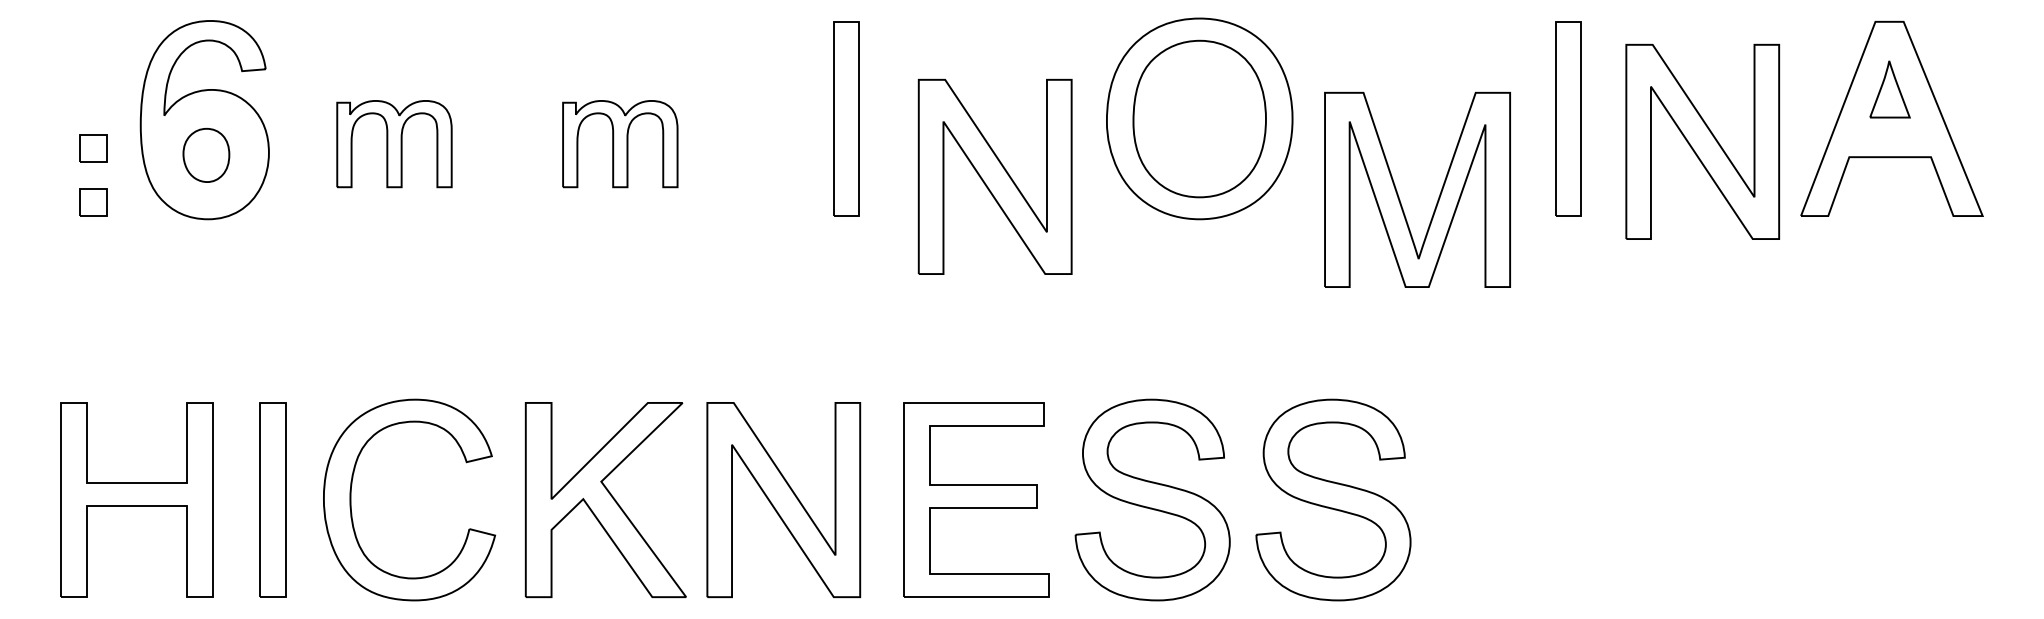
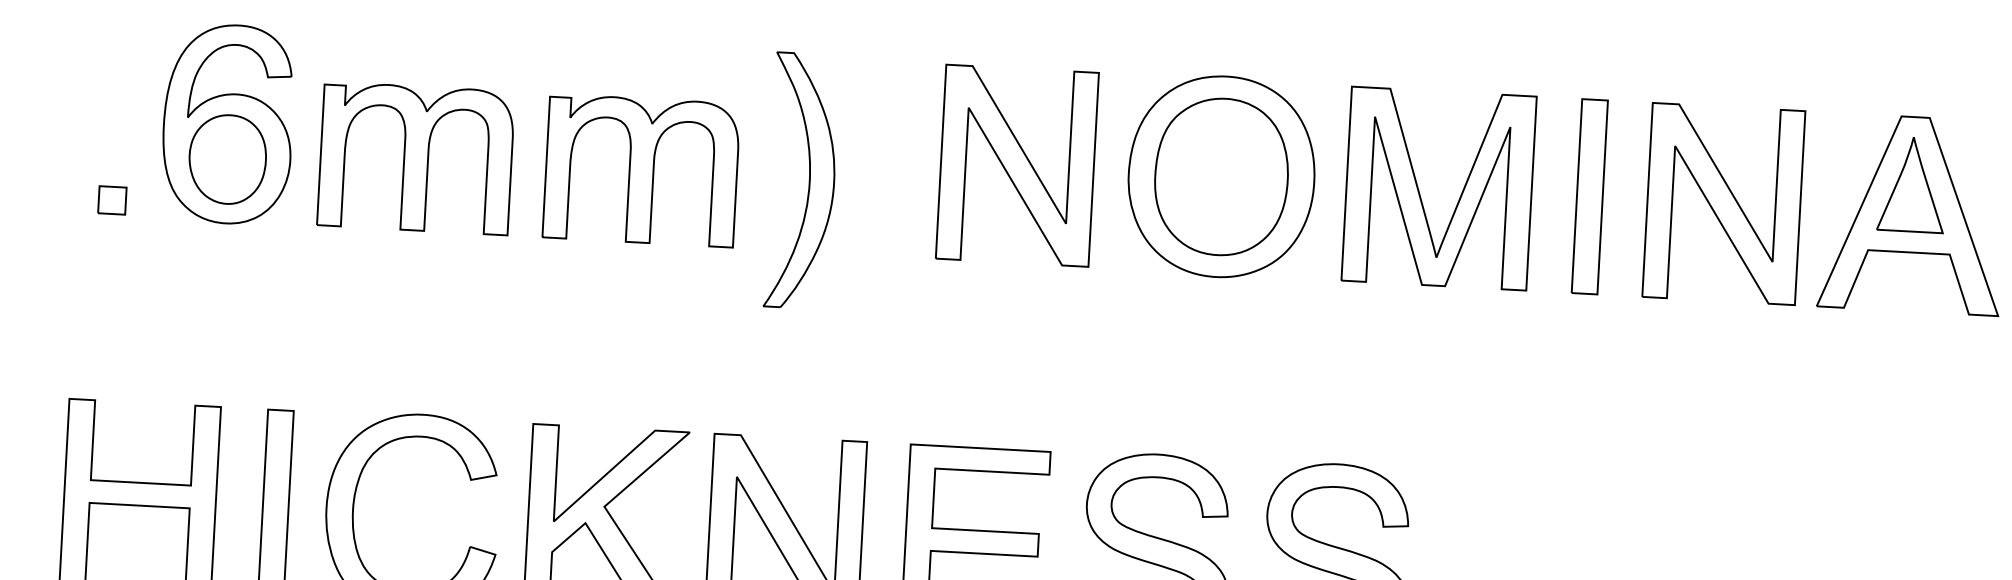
part: (1889, 89) -> (1911, 184), size x1.67
part: (846, 118) -> (868, 157), removed
part: (1702, 141) -> (1723, 203), moved
part: (394, 143) -> (416, 157), size x1.67
part: (620, 143) -> (641, 170), size x1.67
part: (787, 145) -> (808, 181), added
part: (93, 148) -> (115, 146), removed
part: (206, 155) -> (227, 159), size x1.67
part: (994, 176) -> (1016, 165), moved
part: (1399, 196) -> (1420, 194), moved

